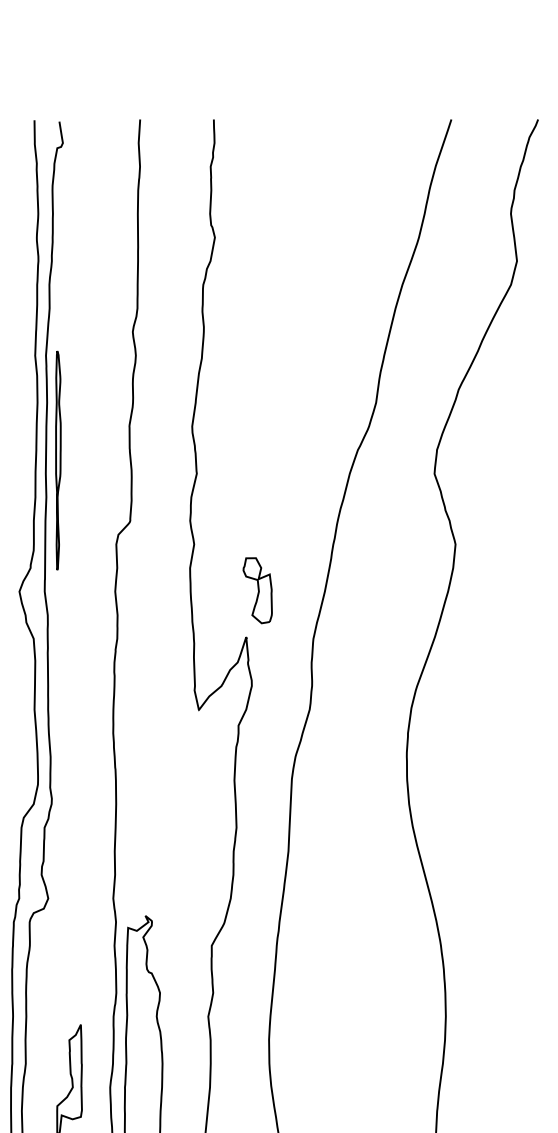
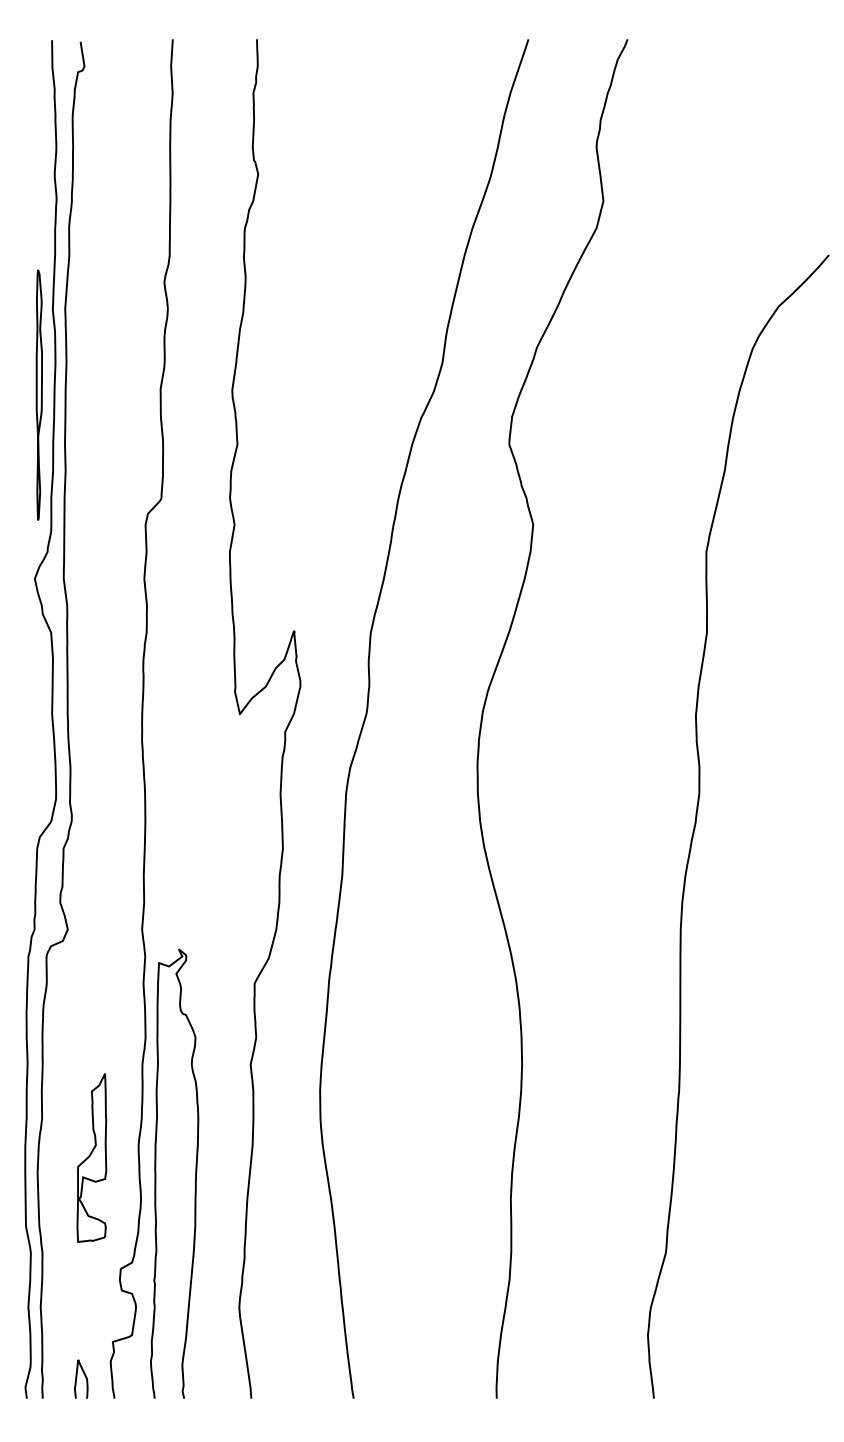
part: (57, 460) -> (38, 394), moved
part: (258, 590) -> (307, 577), removed

